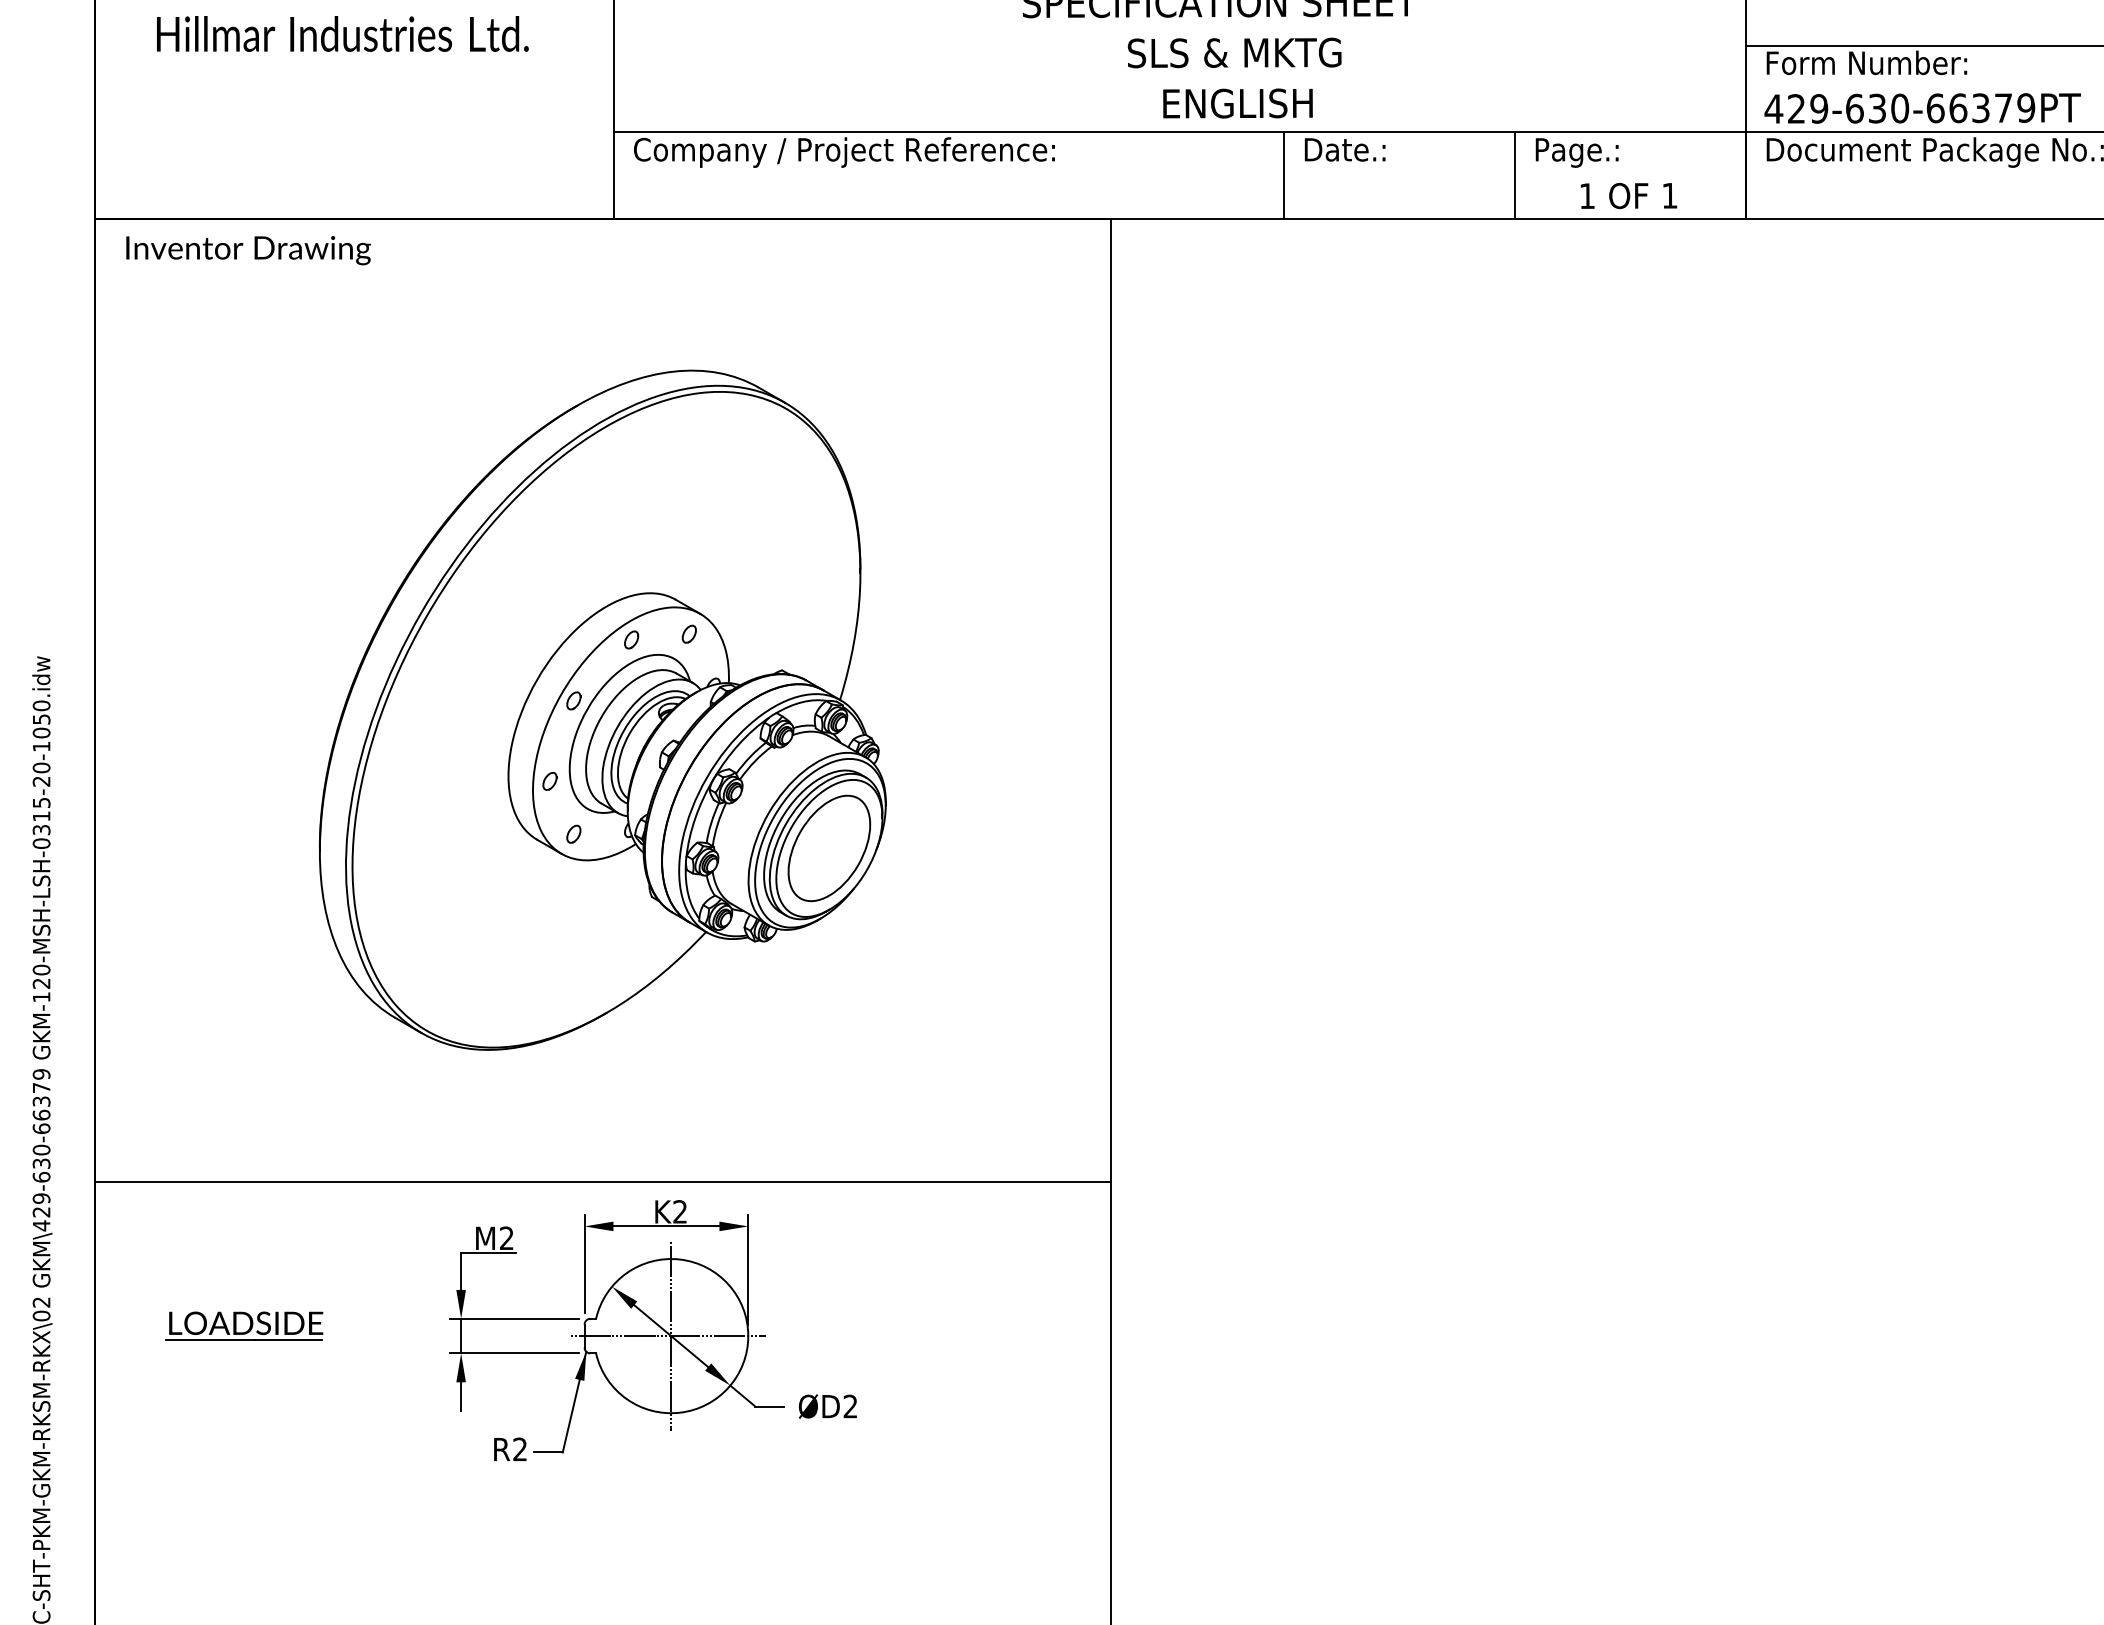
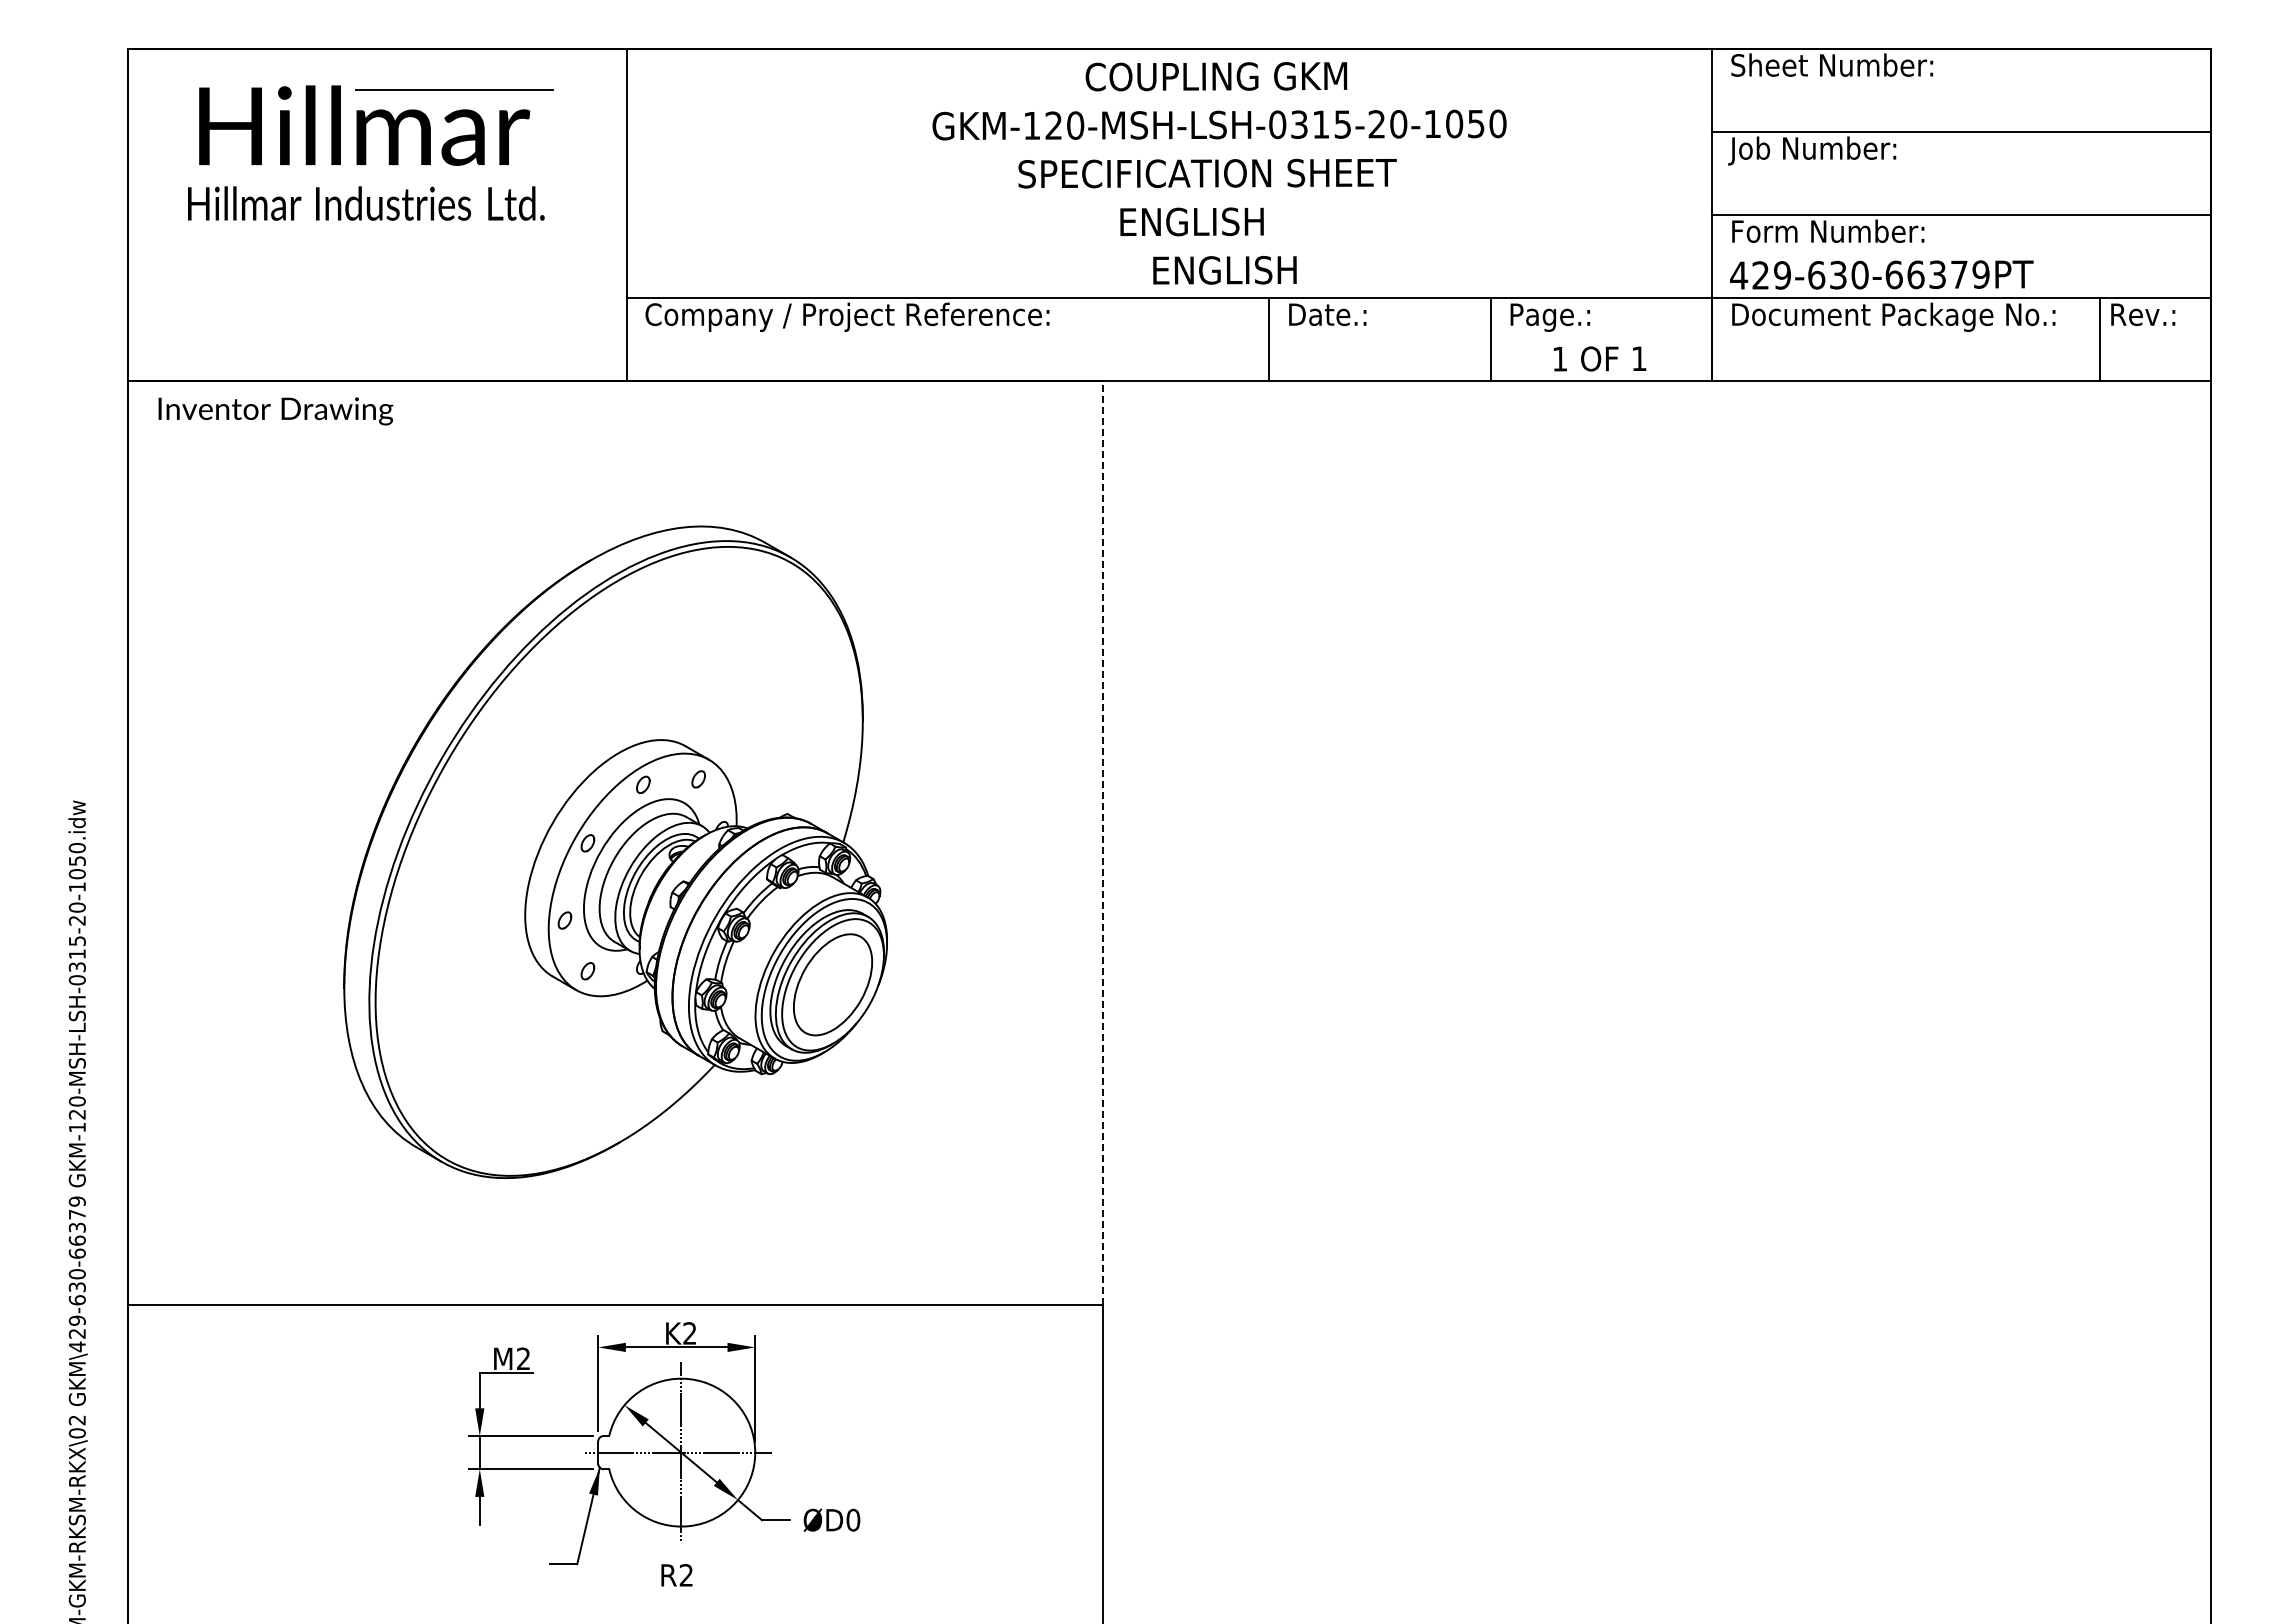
text: (1234, 52) -> (1221, 221), SLS & MKTG -> ENGLISH
line: (1111, 700) -> (1103, 842), solid -> dashed
part: (243, 1325) -> (271, 1442), removed
text: (850, 1405) -> (853, 1519), ØD2 -> ØD0
text: (509, 1449) -> (676, 1575), moved

